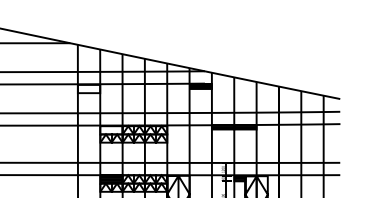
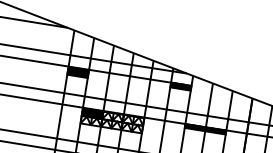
hatch: (88, 88) -> (77, 72), added
hatch: (111, 129) -> (92, 113), added

